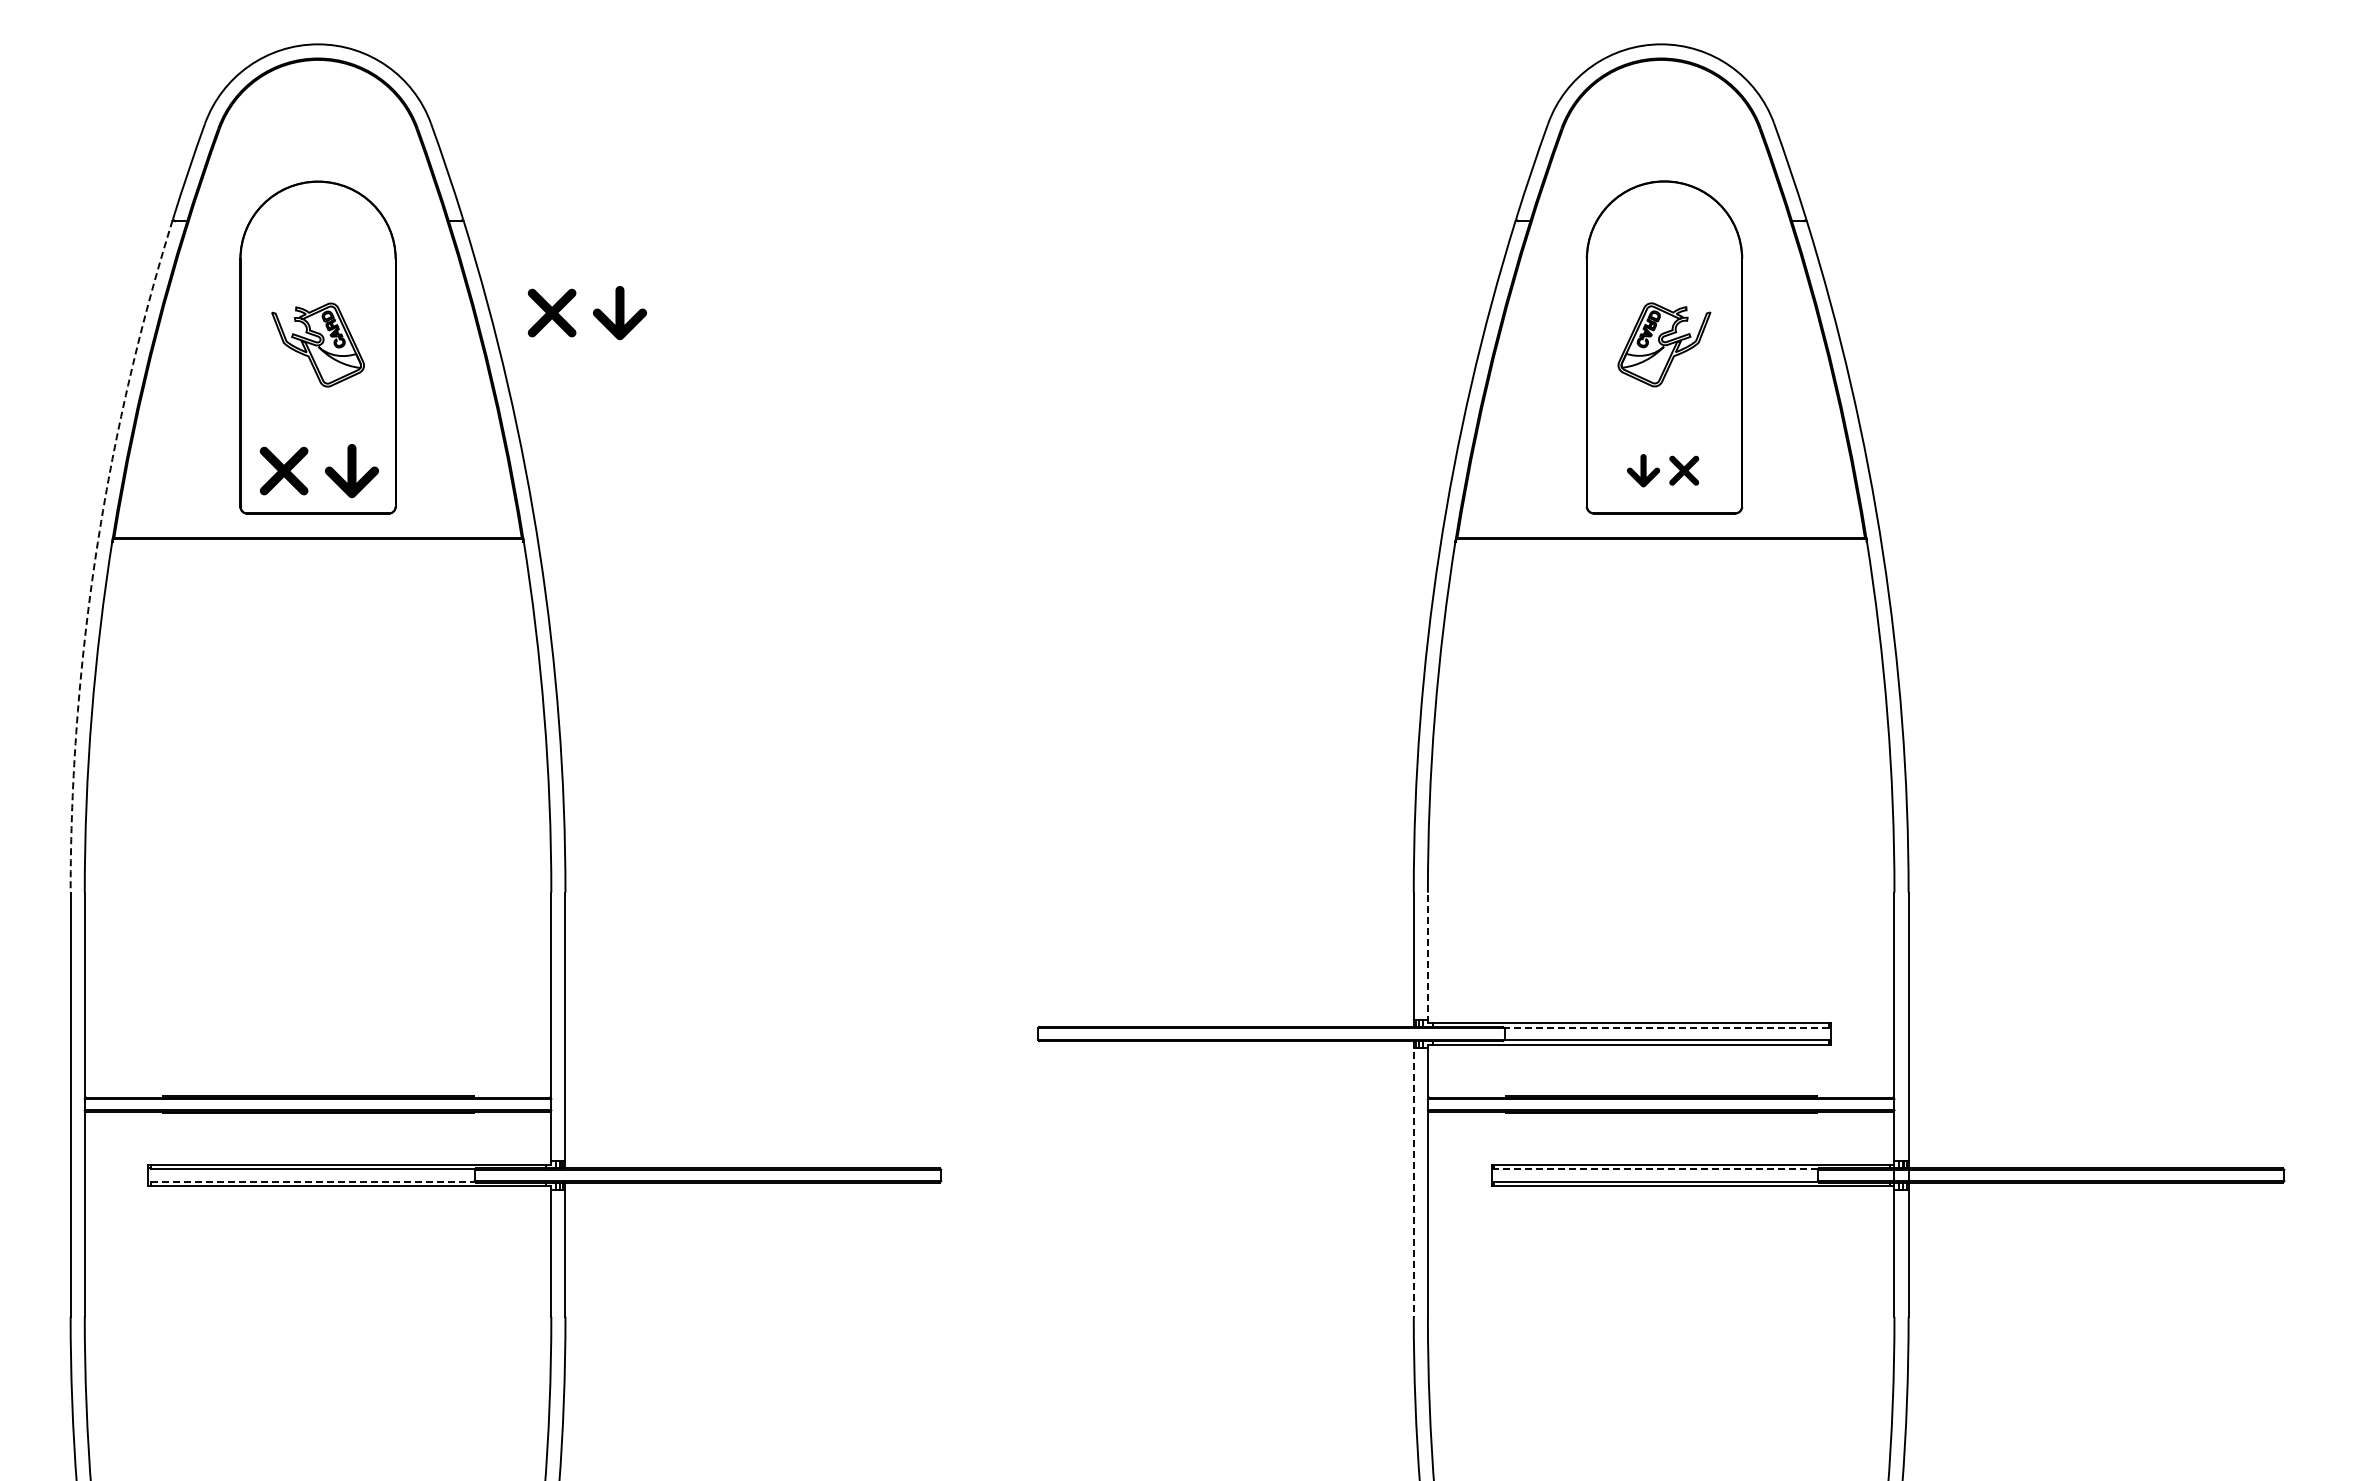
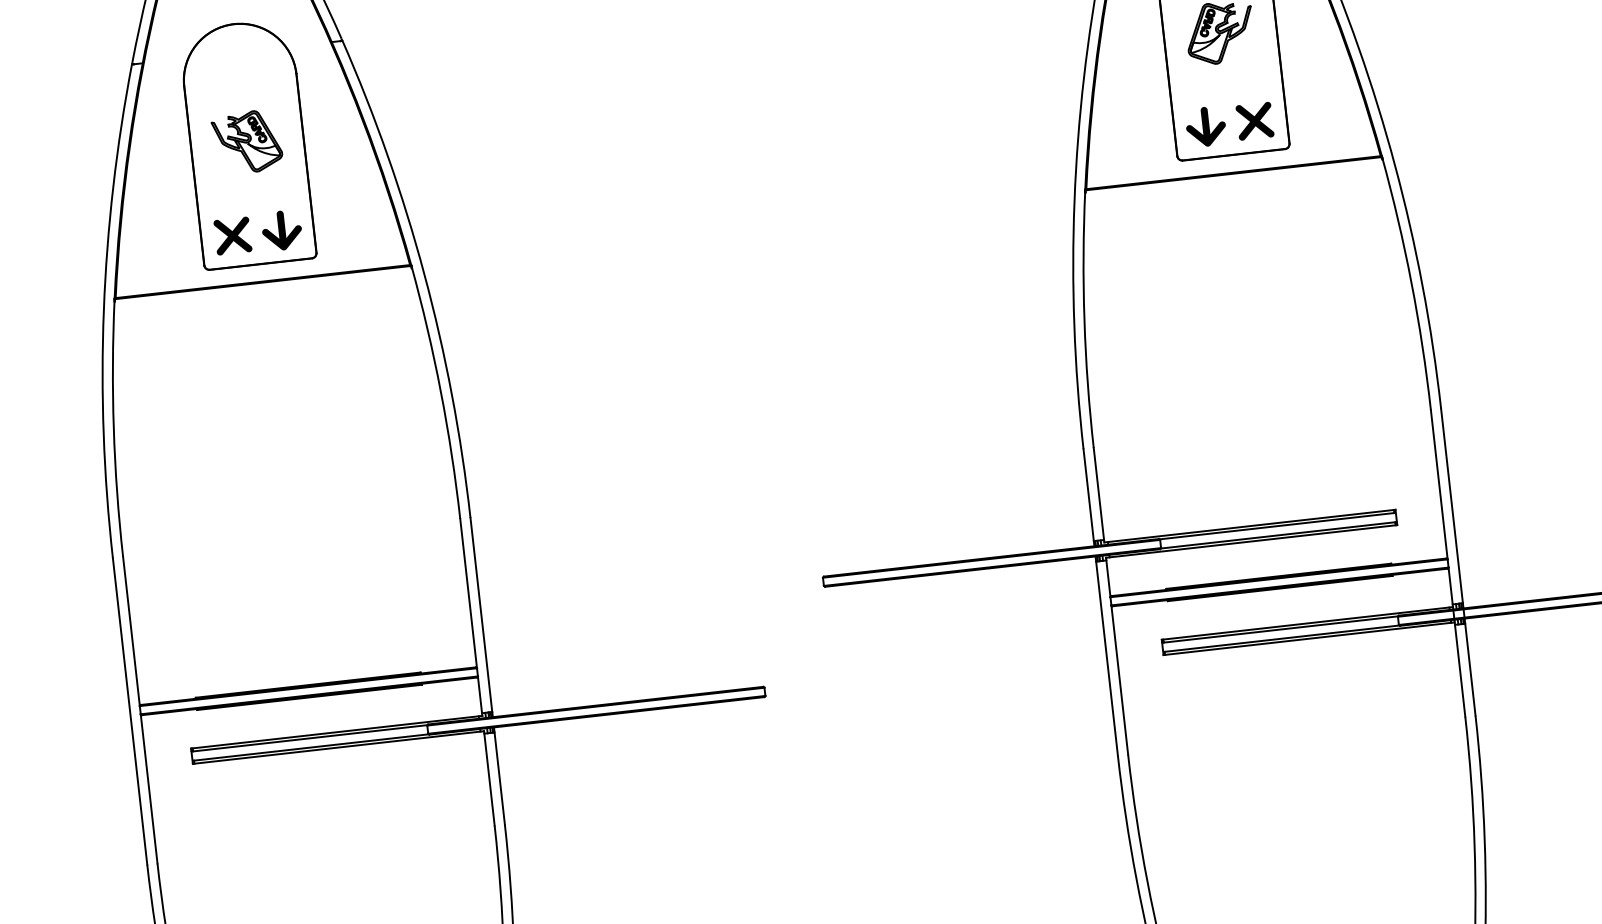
part: (587, 313) -> (439, 97), removed
part: (1662, 470) -> (1229, 123), size x1.67
arc: (96, 552) -> (104, 310), dashed -> solid
line: (1427, 957) -> (1098, 494), dashed -> solid
line: (1665, 1027) -> (1276, 526), dashed -> solid
line: (1655, 1169) -> (1280, 629), dashed -> solid
line: (1413, 1178) -> (1106, 655), dashed -> solid
line: (313, 1181) -> (311, 747), dashed -> solid

